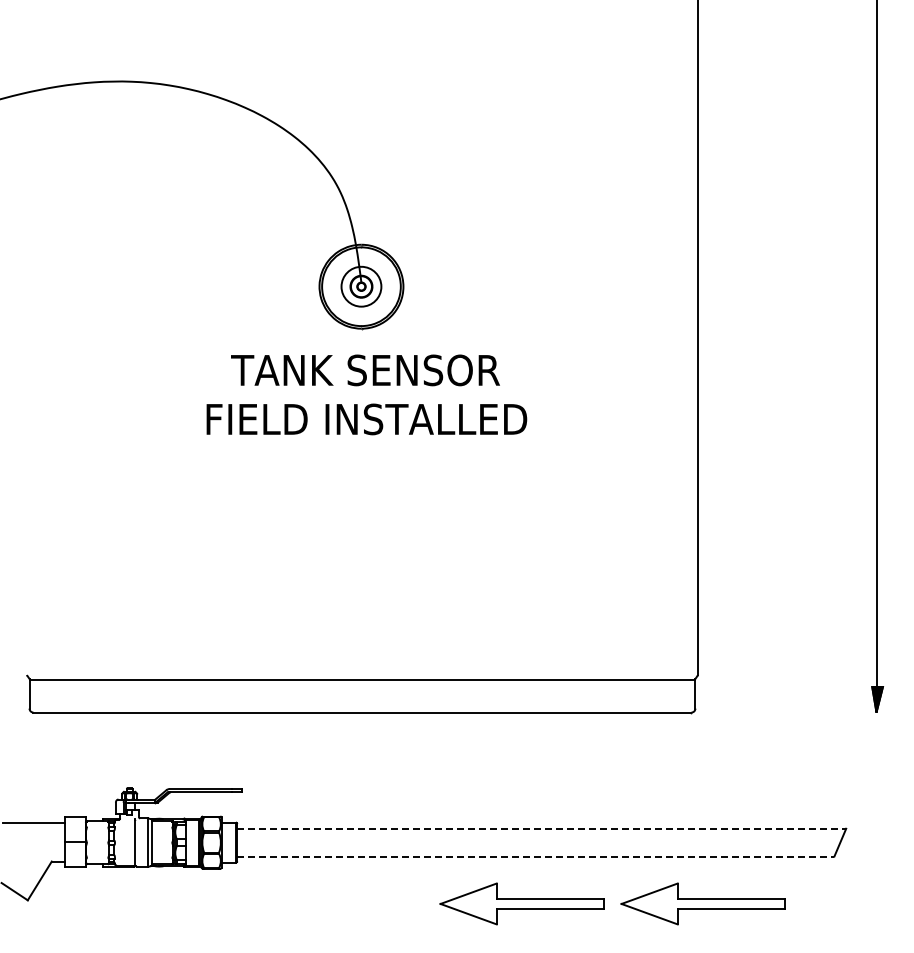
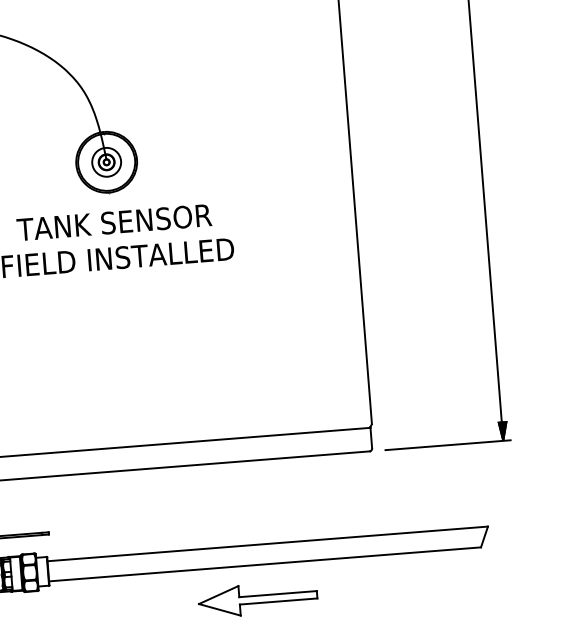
line: (799, 712) -> (447, 445), added
line: (541, 828) -> (267, 543), dashed -> solid
line: (535, 856) -> (264, 564), dashed -> solid
part: (702, 903) -> (388, 588), removed

